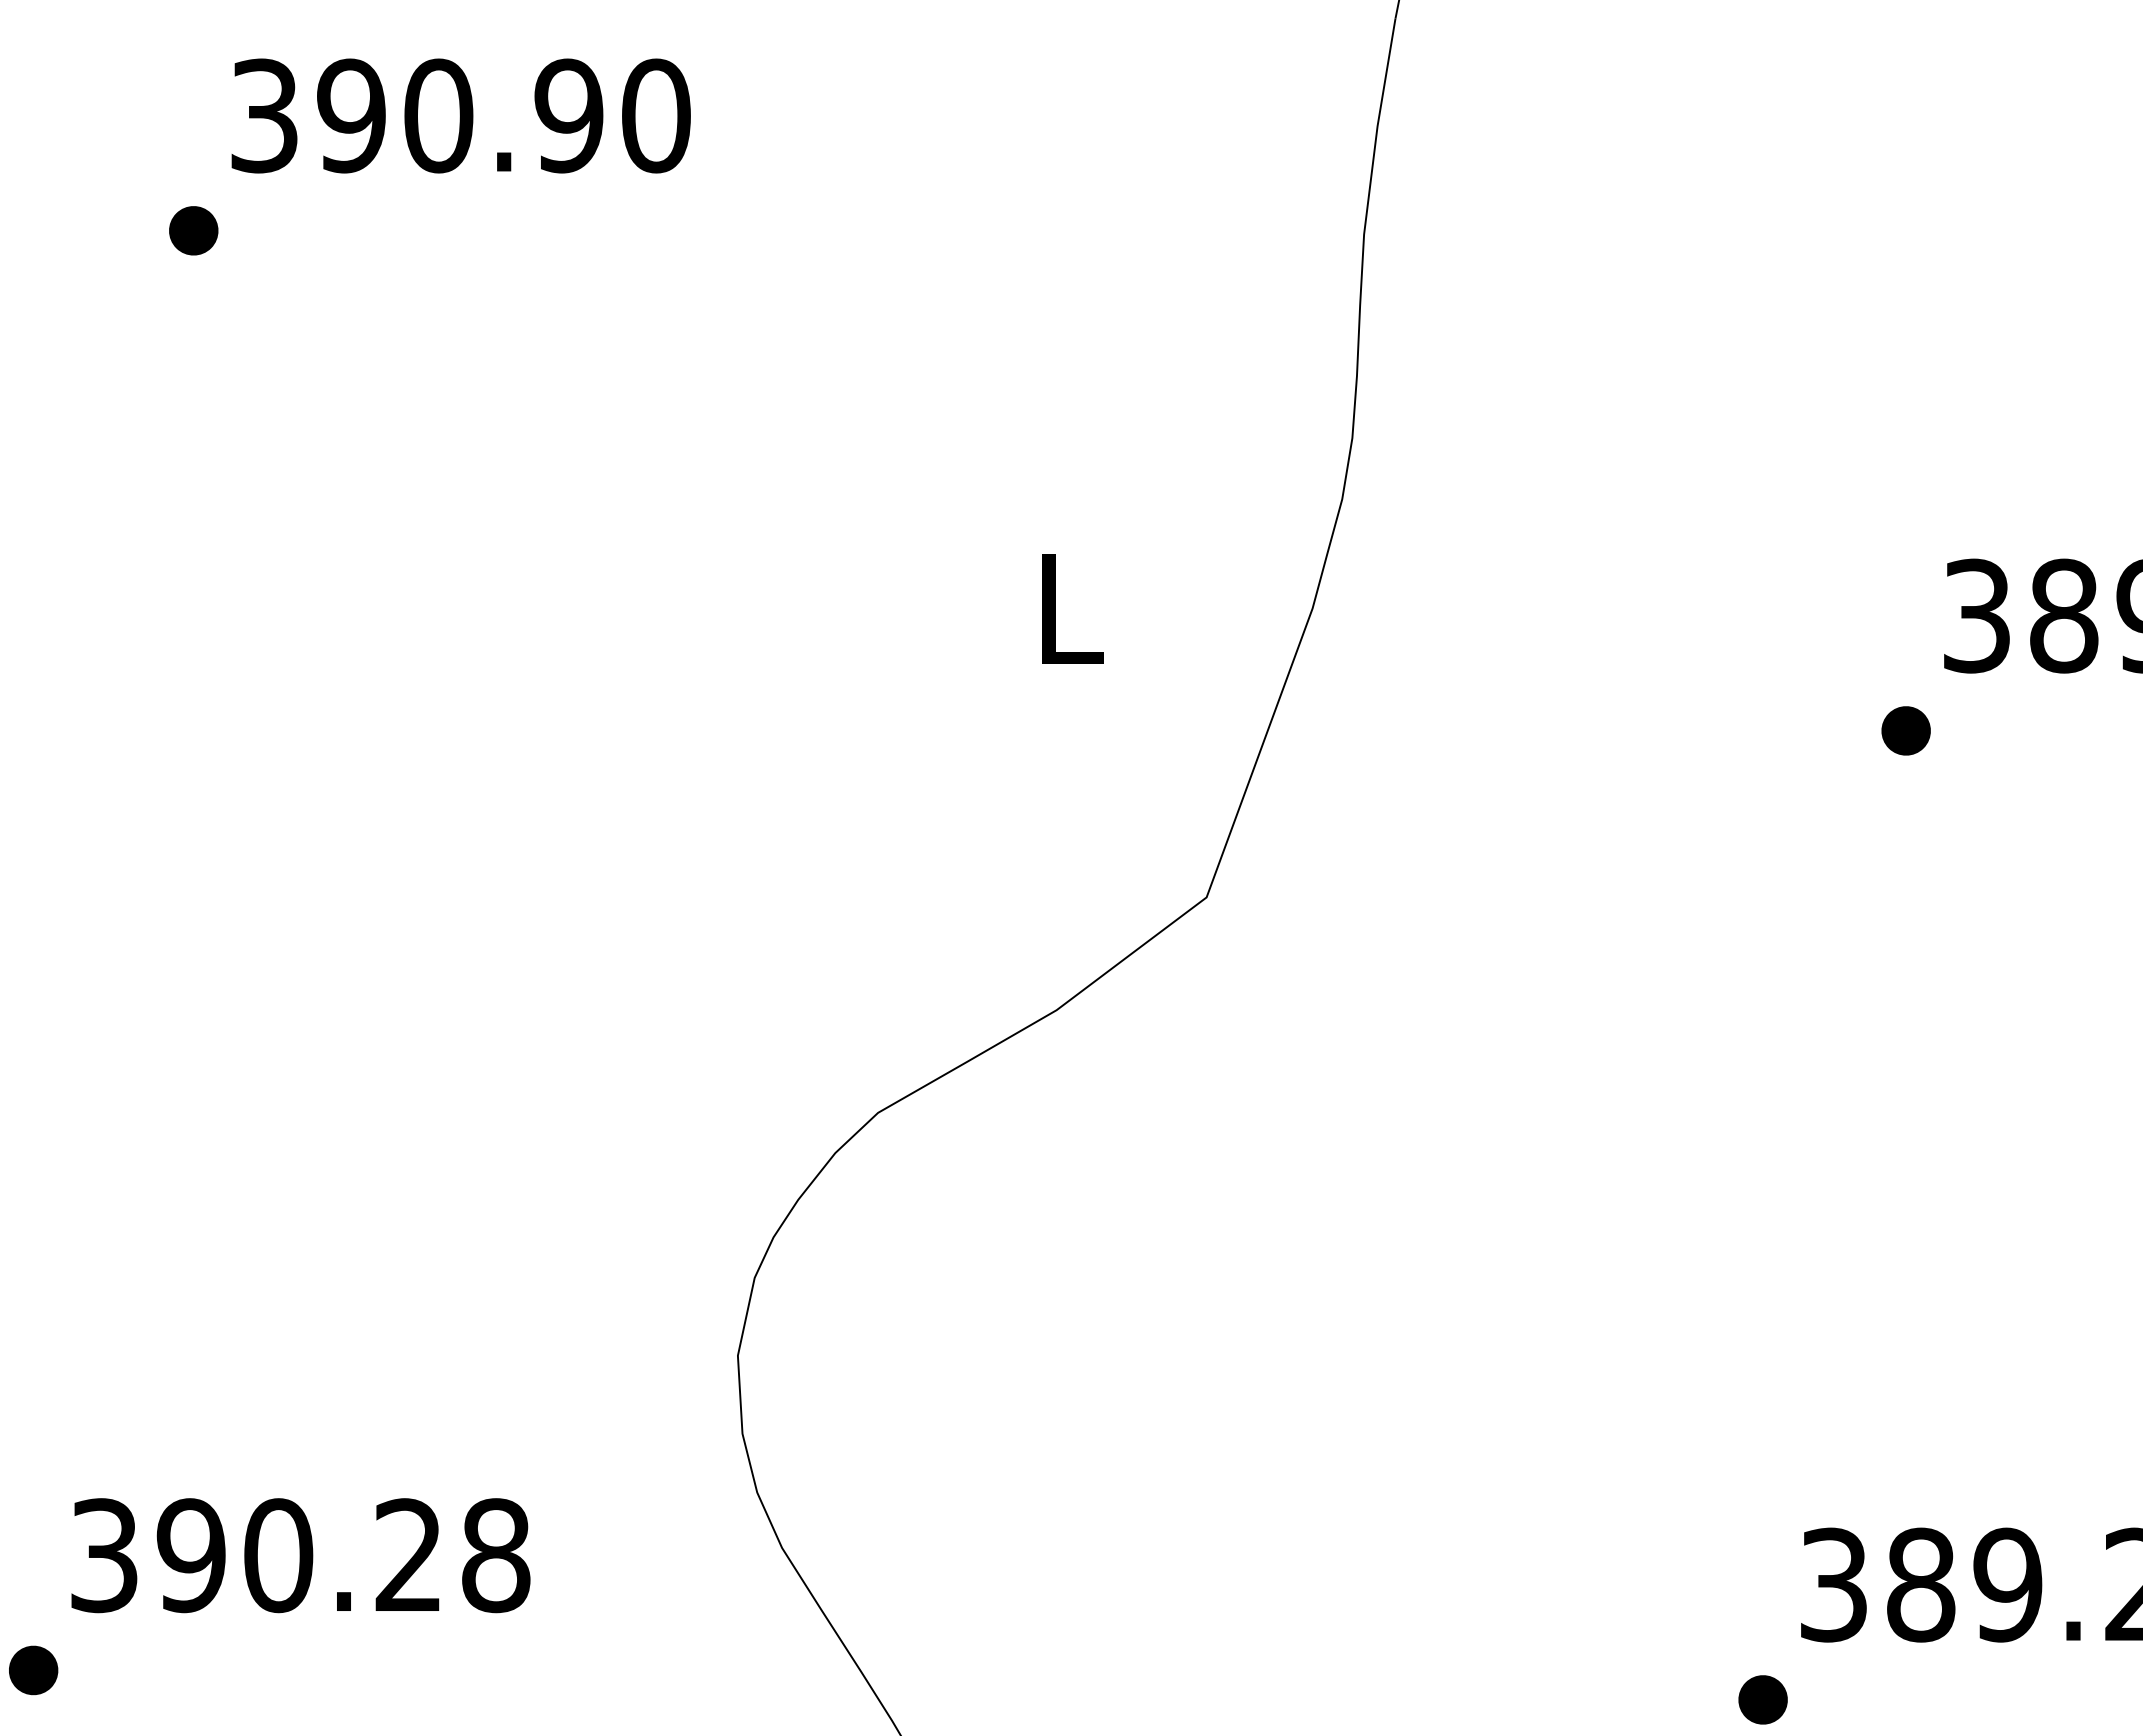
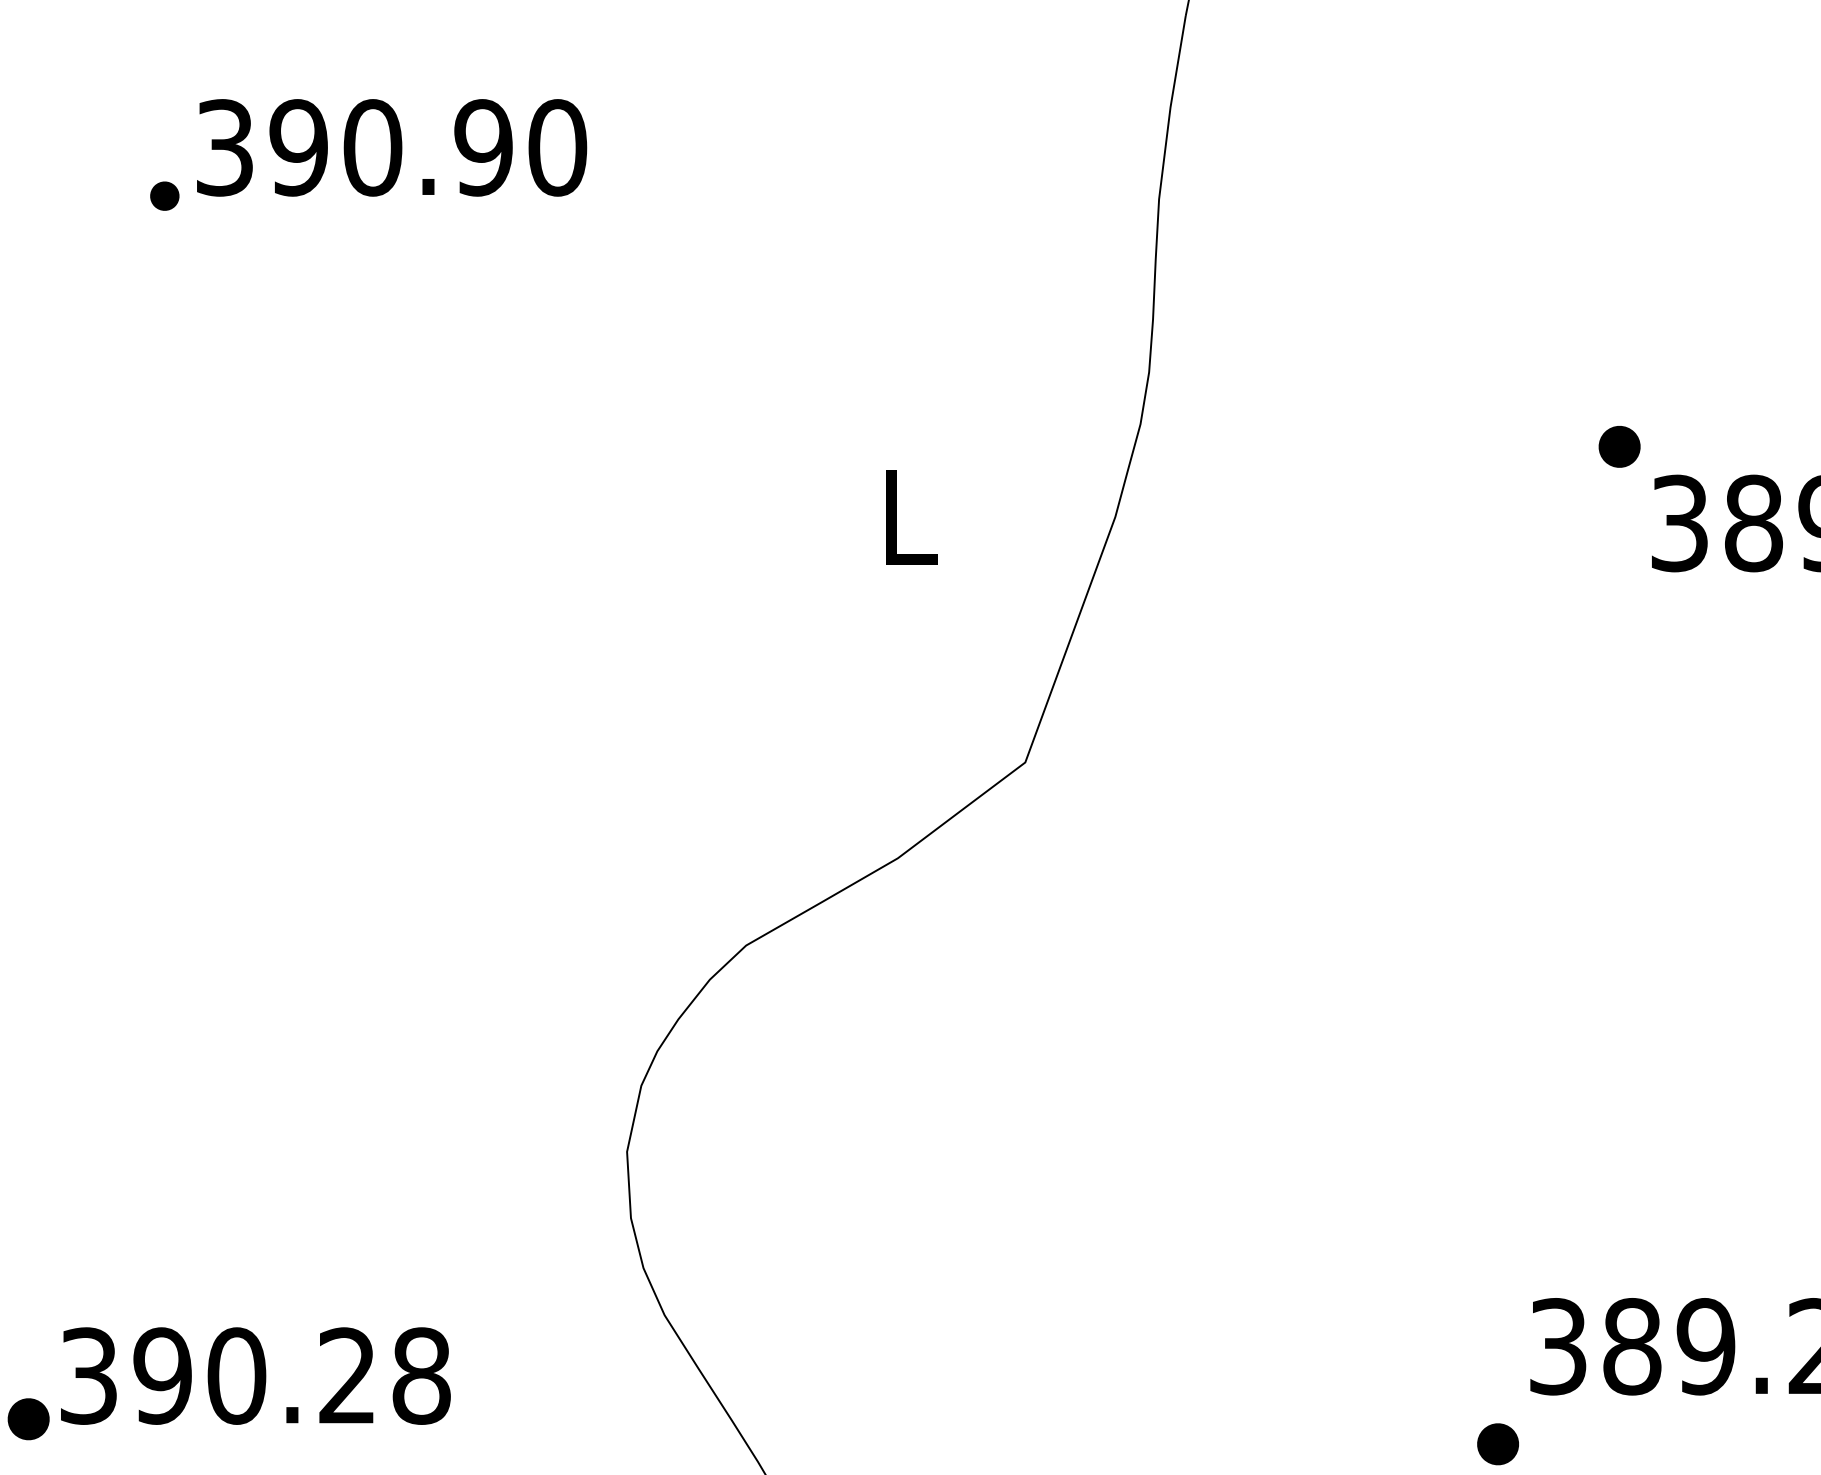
text: (460, 115) -> (391, 147), moved
part: (193, 230) -> (164, 195), size x0.7
part: (1905, 730) -> (1619, 446), moved
text: (300, 1555) -> (255, 1375), moved

